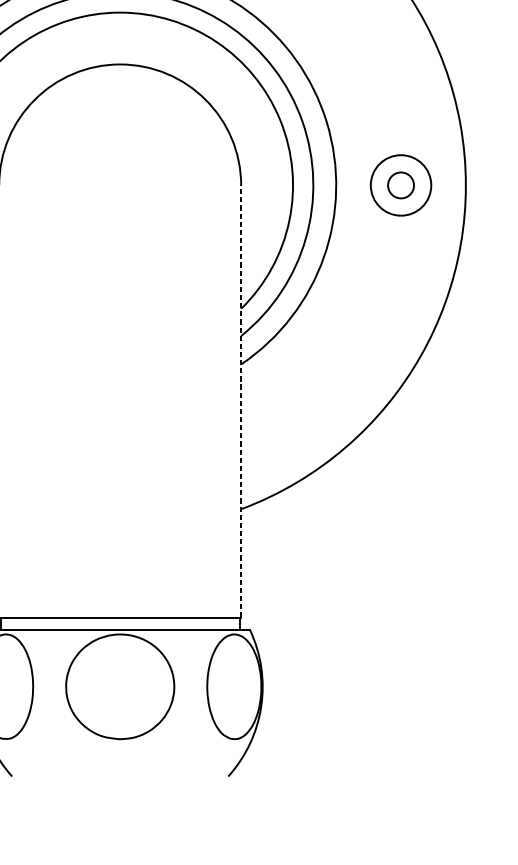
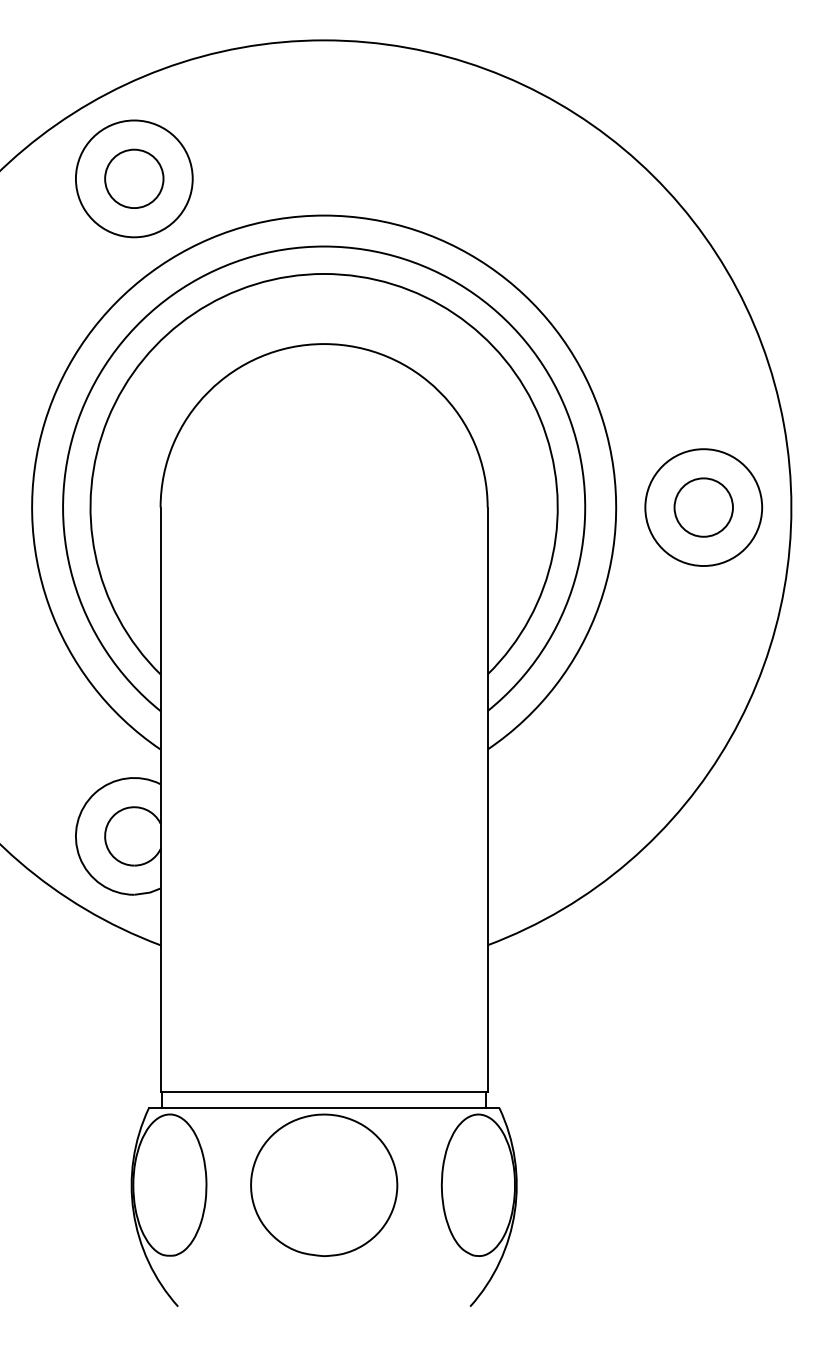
circle: (400, 185) -> (703, 507), size x1.43
circle: (400, 185) -> (703, 507), size x1.67
line: (241, 401) -> (487, 799), dashed -> solid

